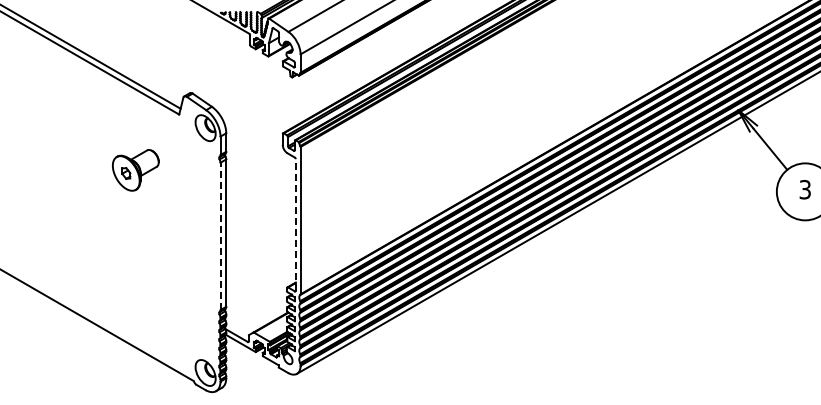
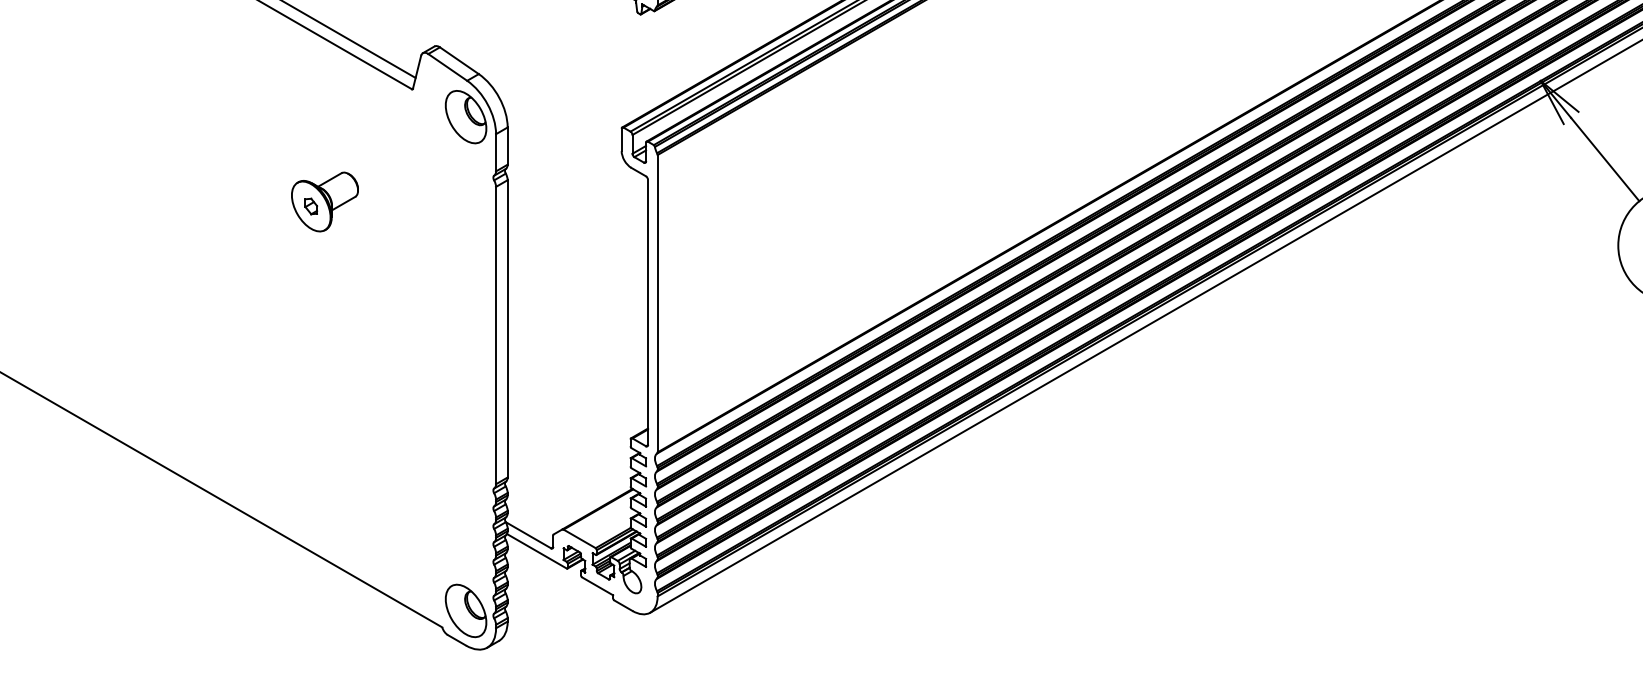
part: (135, 169) -> (324, 200), size x0.71
line: (295, 224) -> (647, 311), dashed -> solid
line: (220, 236) -> (496, 335), dashed -> solid

